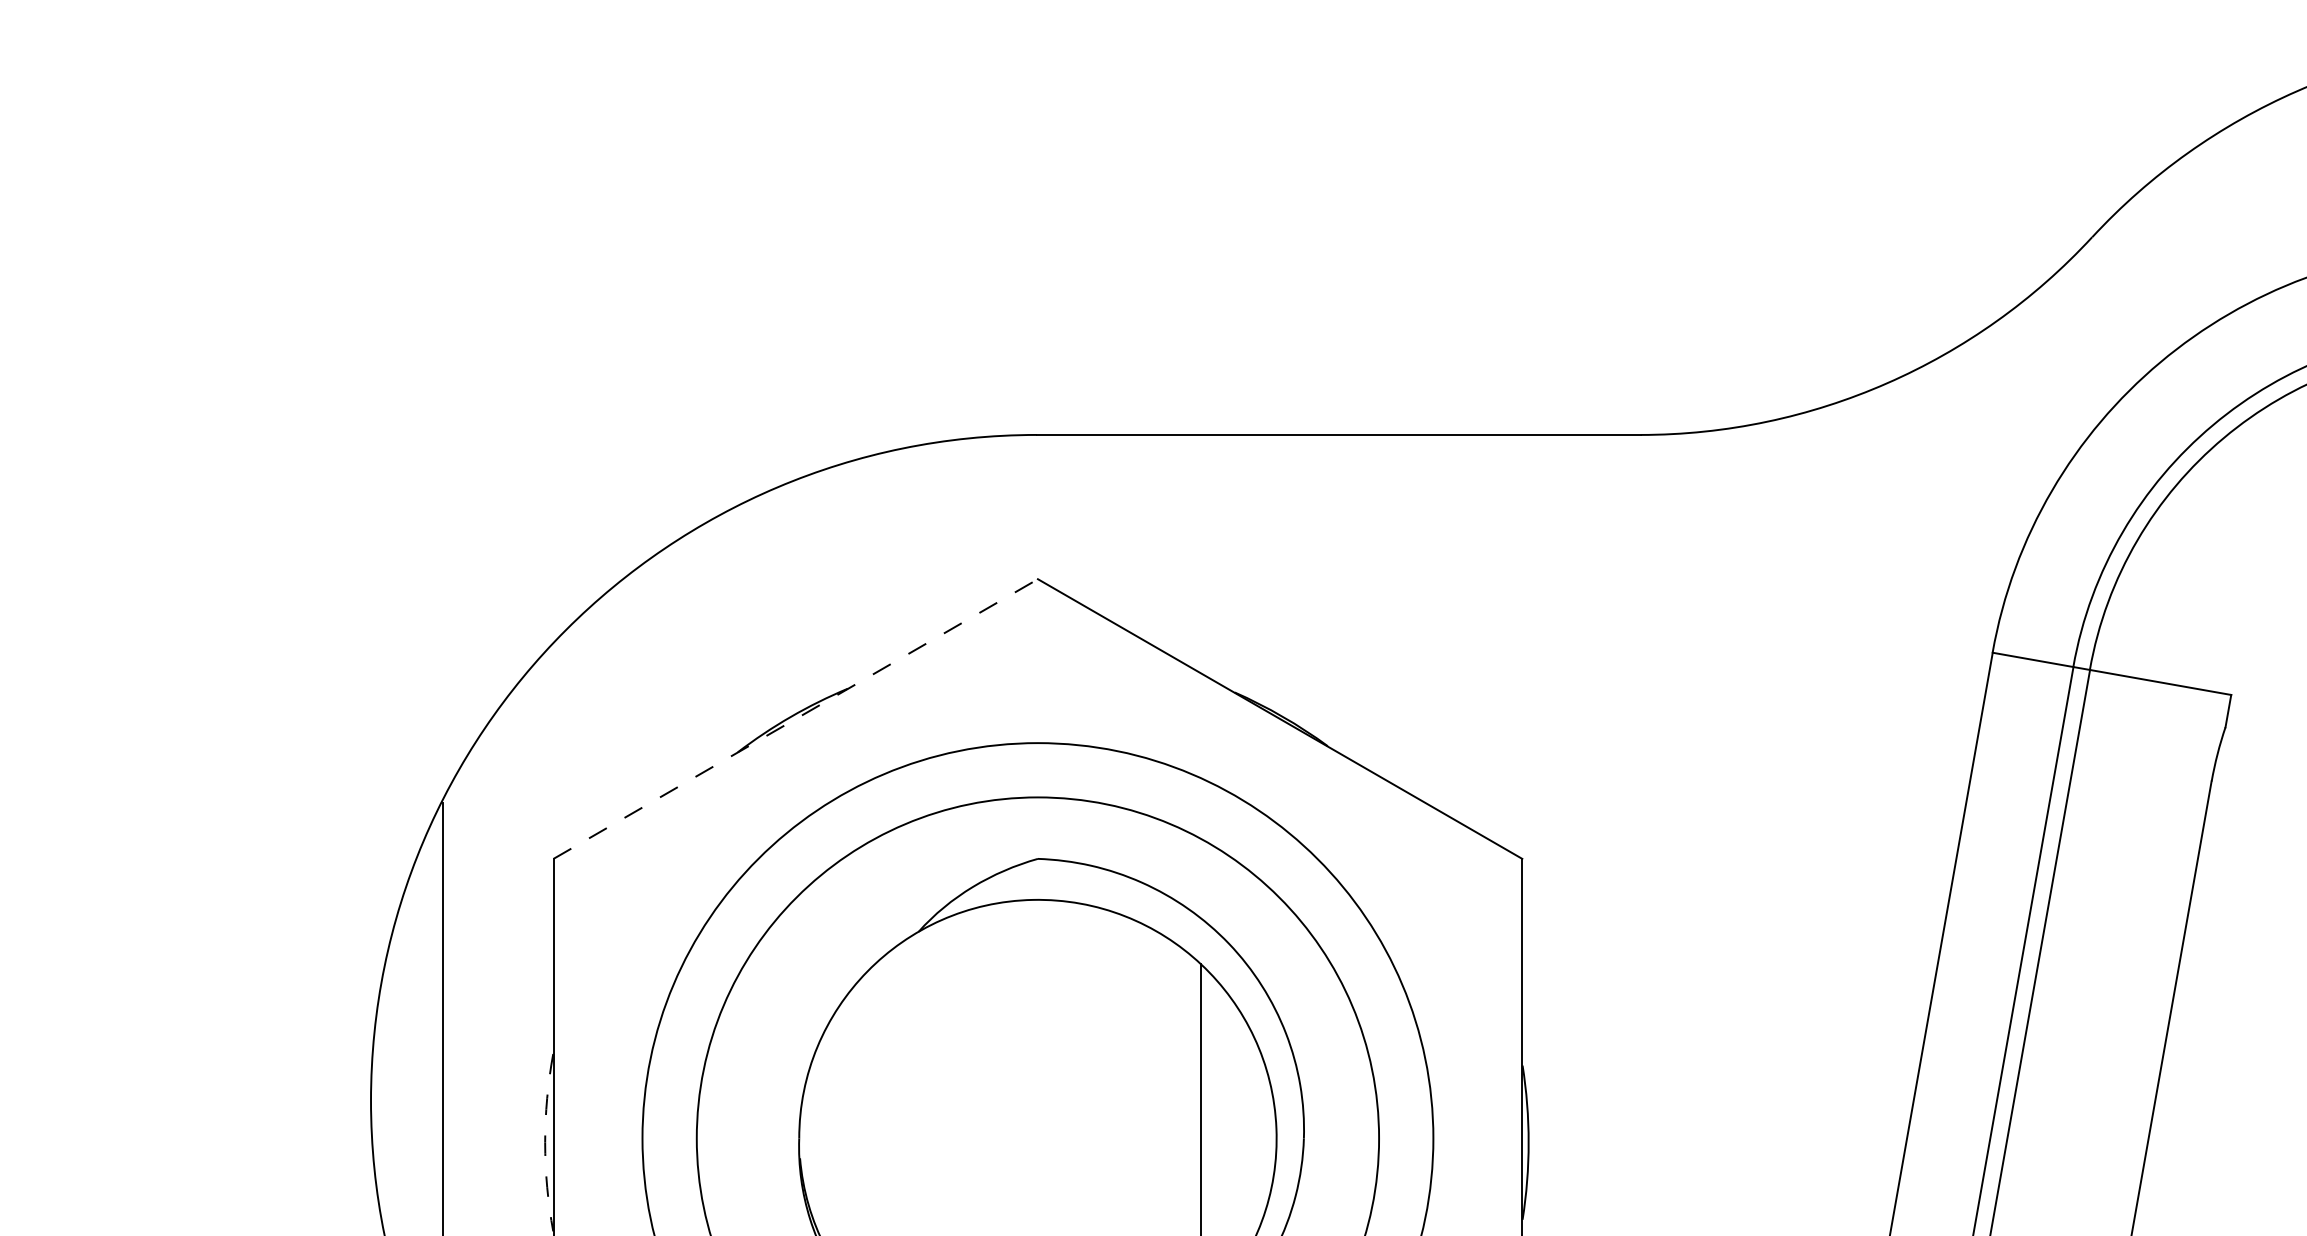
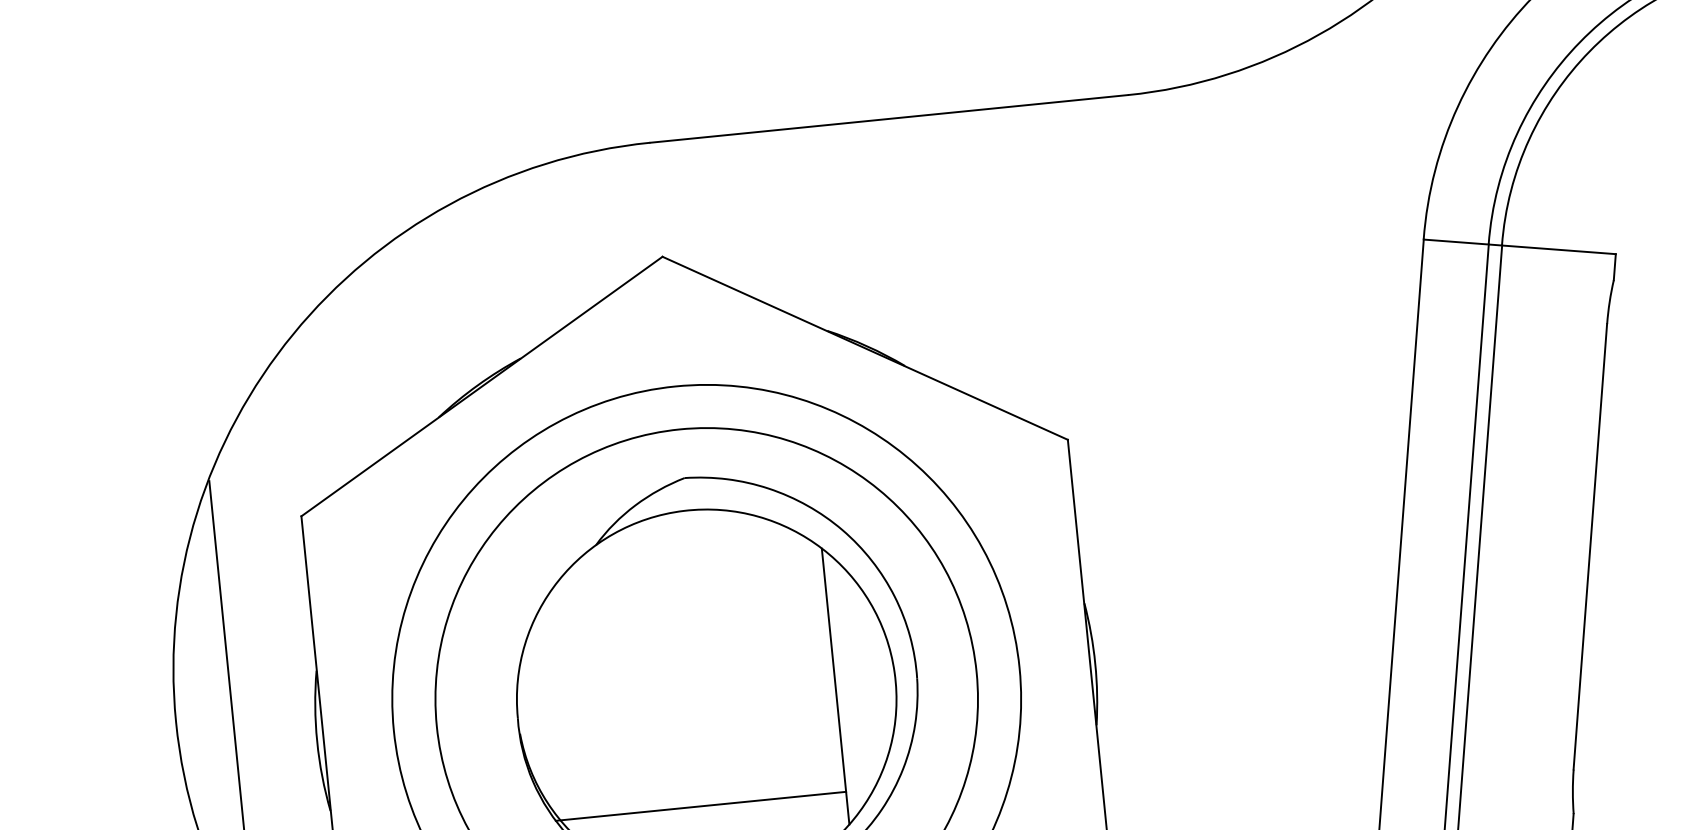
line: (795, 719) -> (481, 386), dashed -> solid
arc: (545, 1142) -> (317, 741), dashed -> solid

